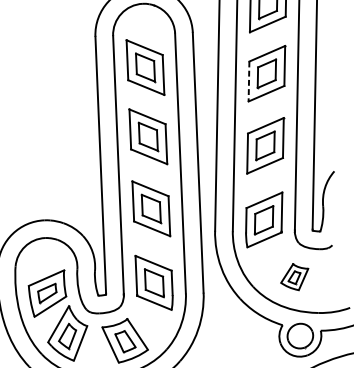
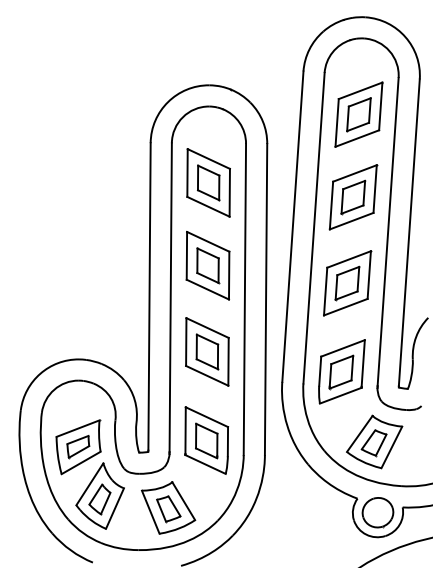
line: (248, 81) -> (331, 205), dashed -> solid
part: (294, 276) -> (374, 441), size x1.67

